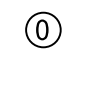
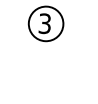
text: (42, 29) -> (45, 23), 0 -> 3

